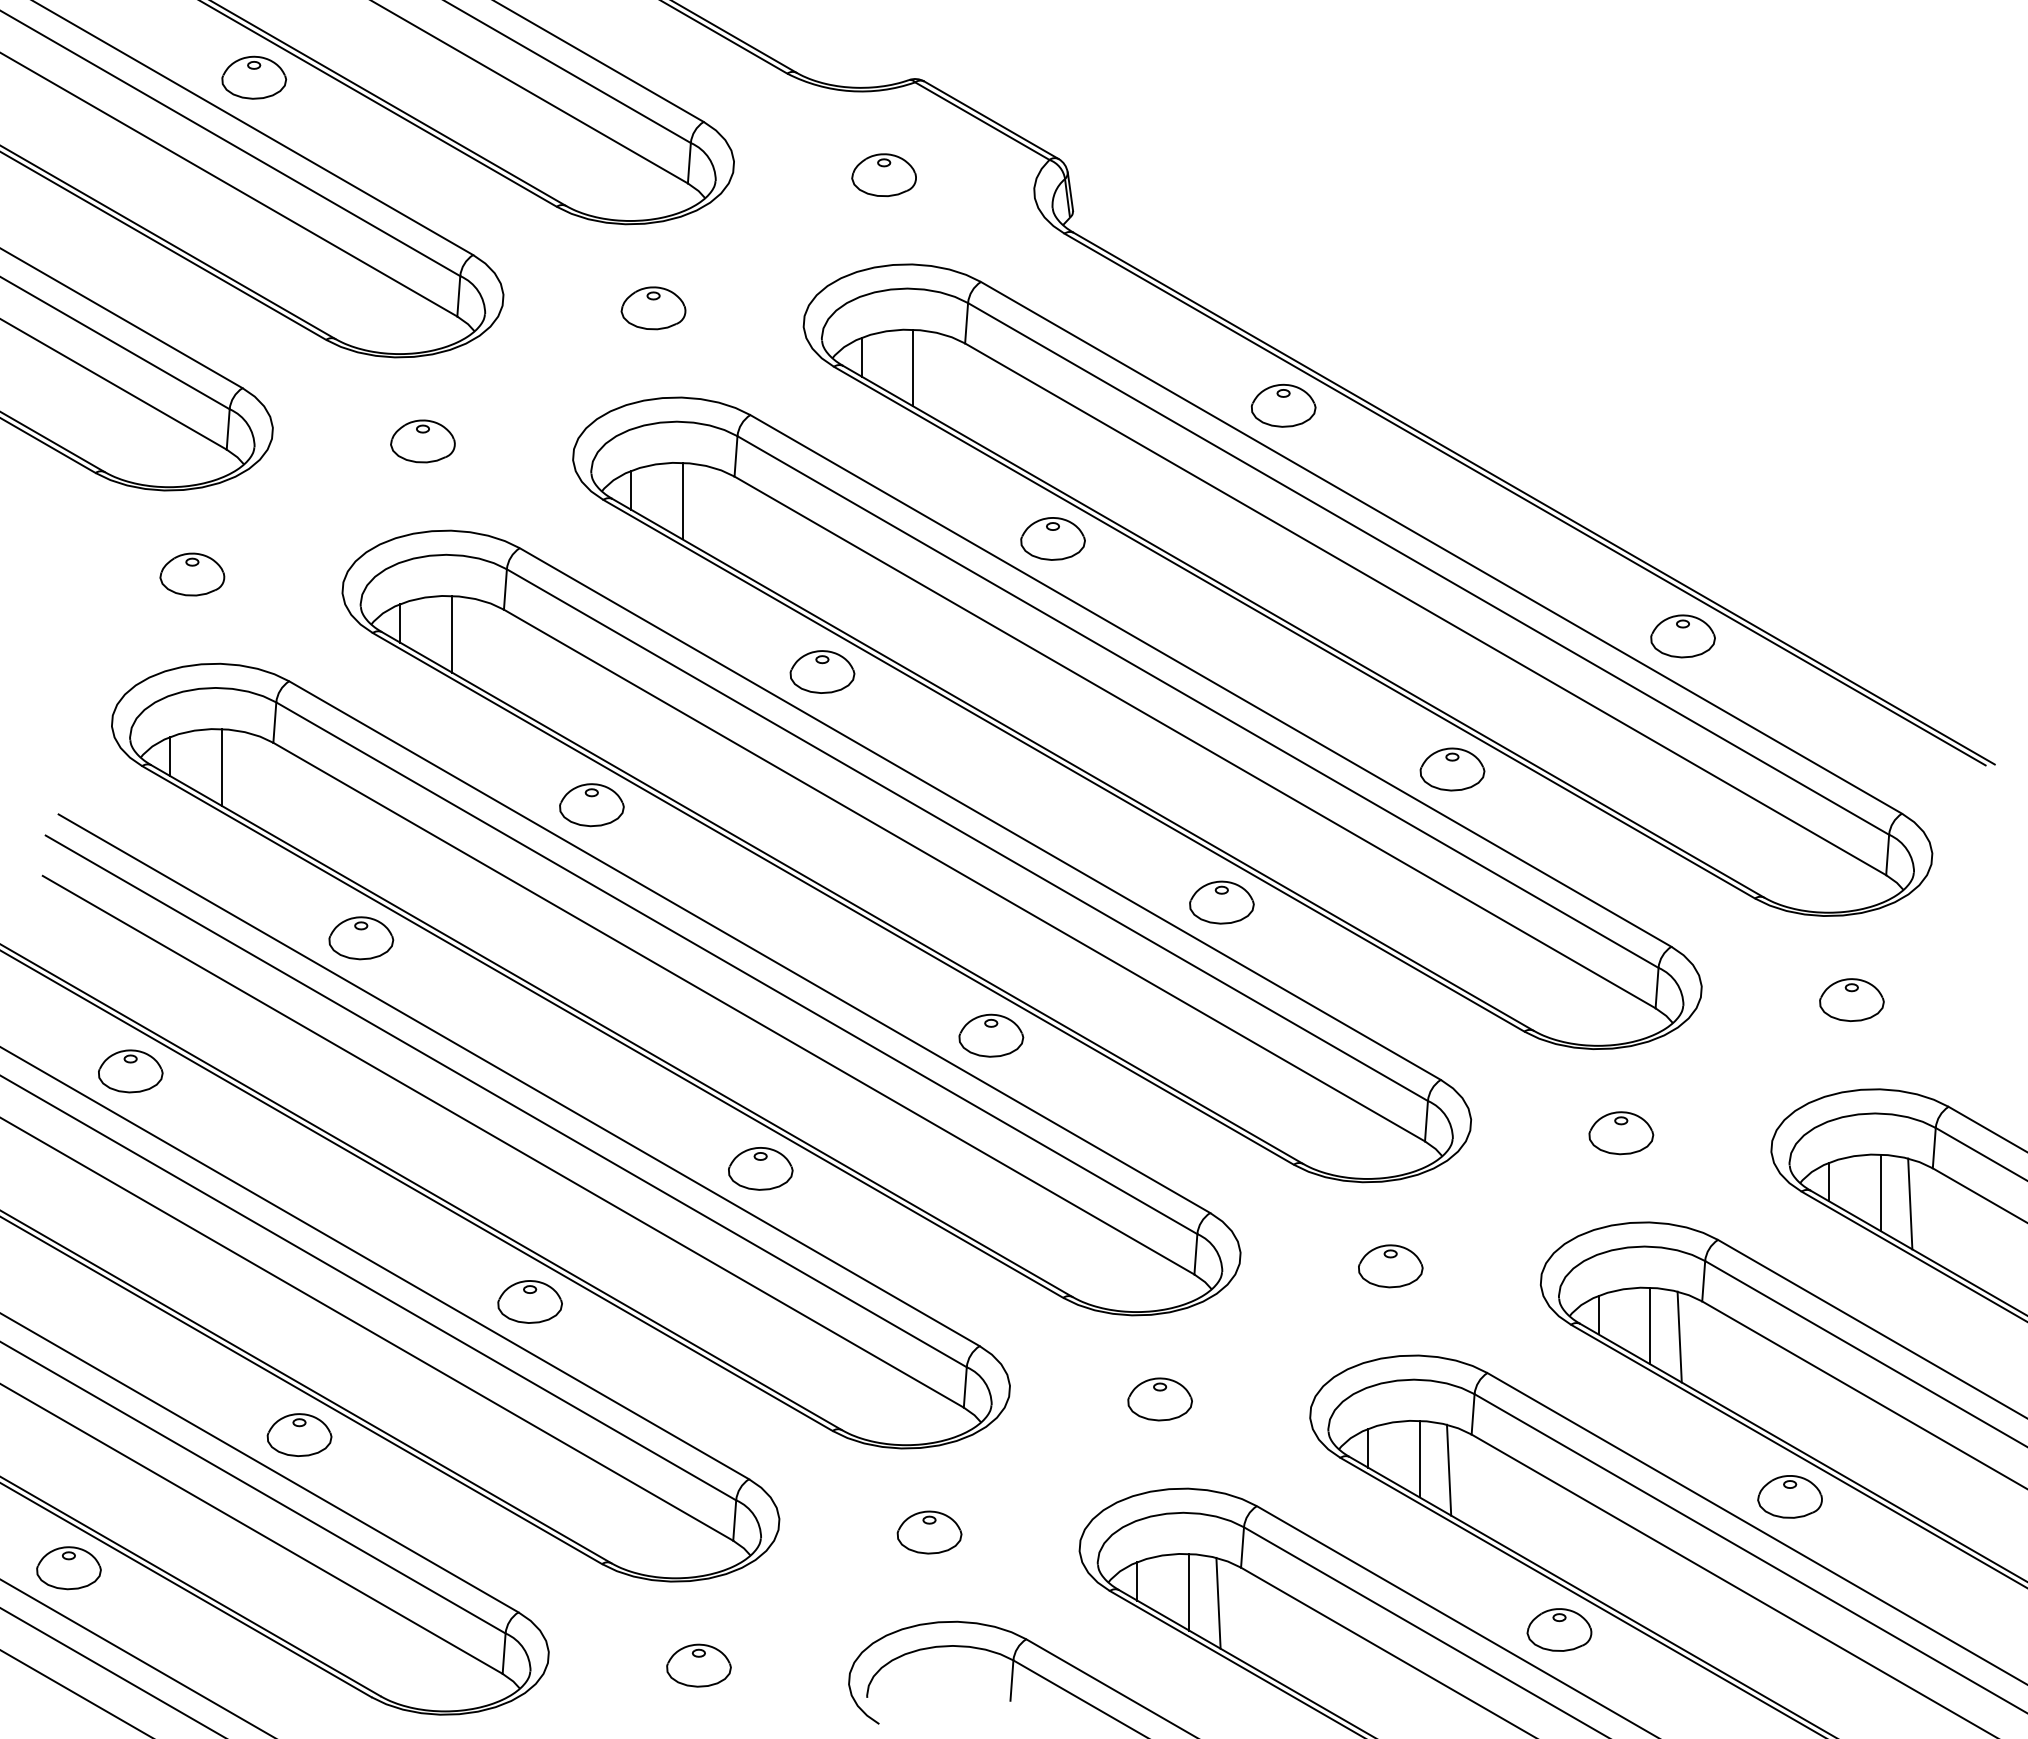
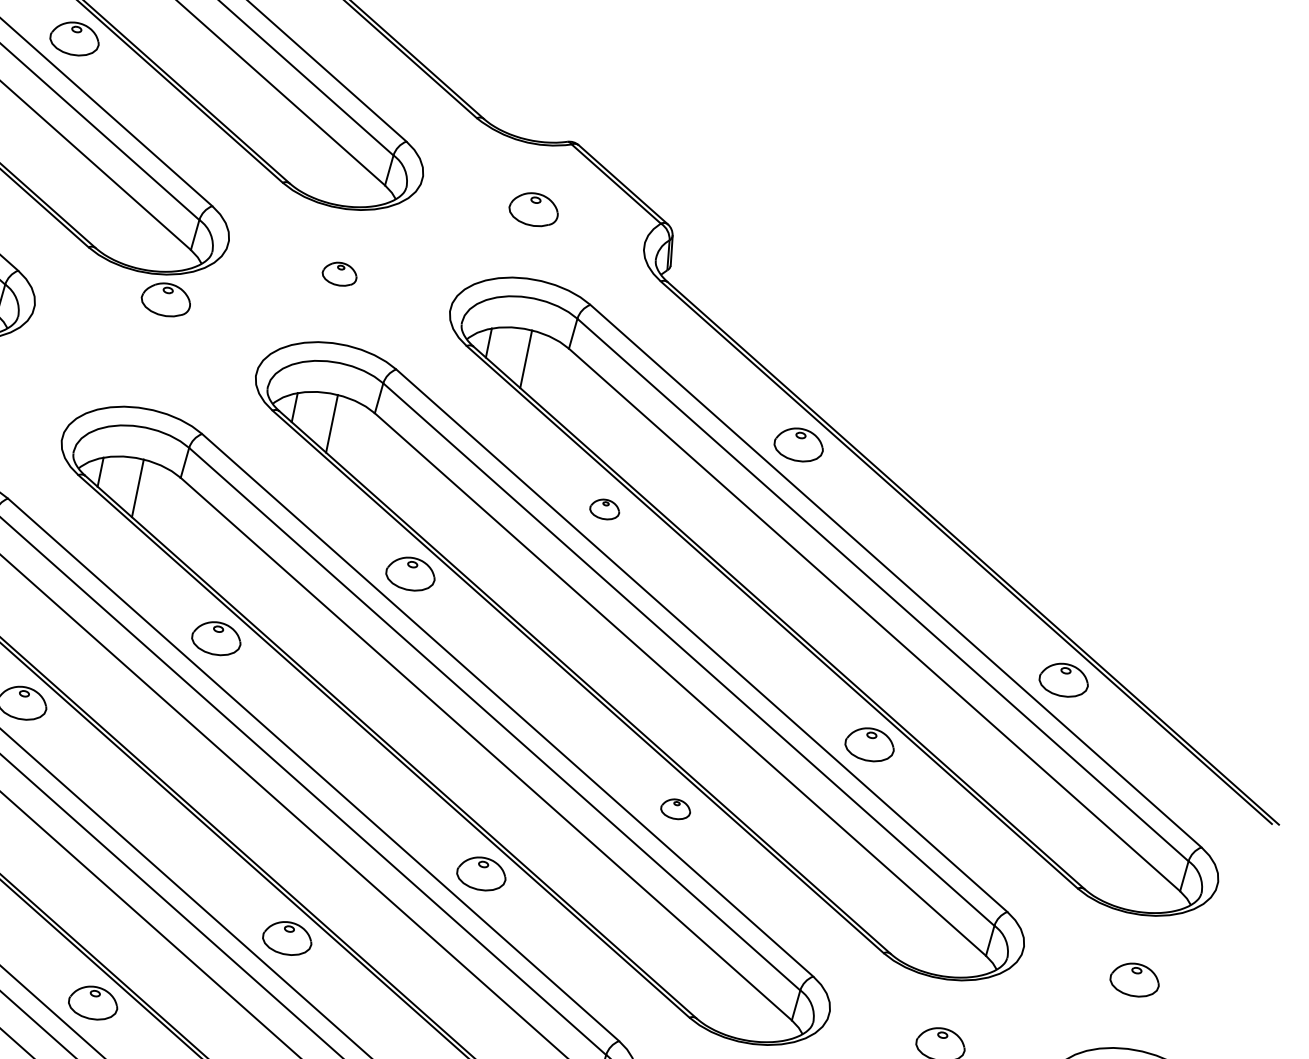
part: (653, 308) -> (339, 274), size x0.7
part: (422, 441) -> (165, 299), moved
part: (1052, 538) -> (604, 509), size x0.6
part: (1221, 902) -> (675, 809), size x0.6

